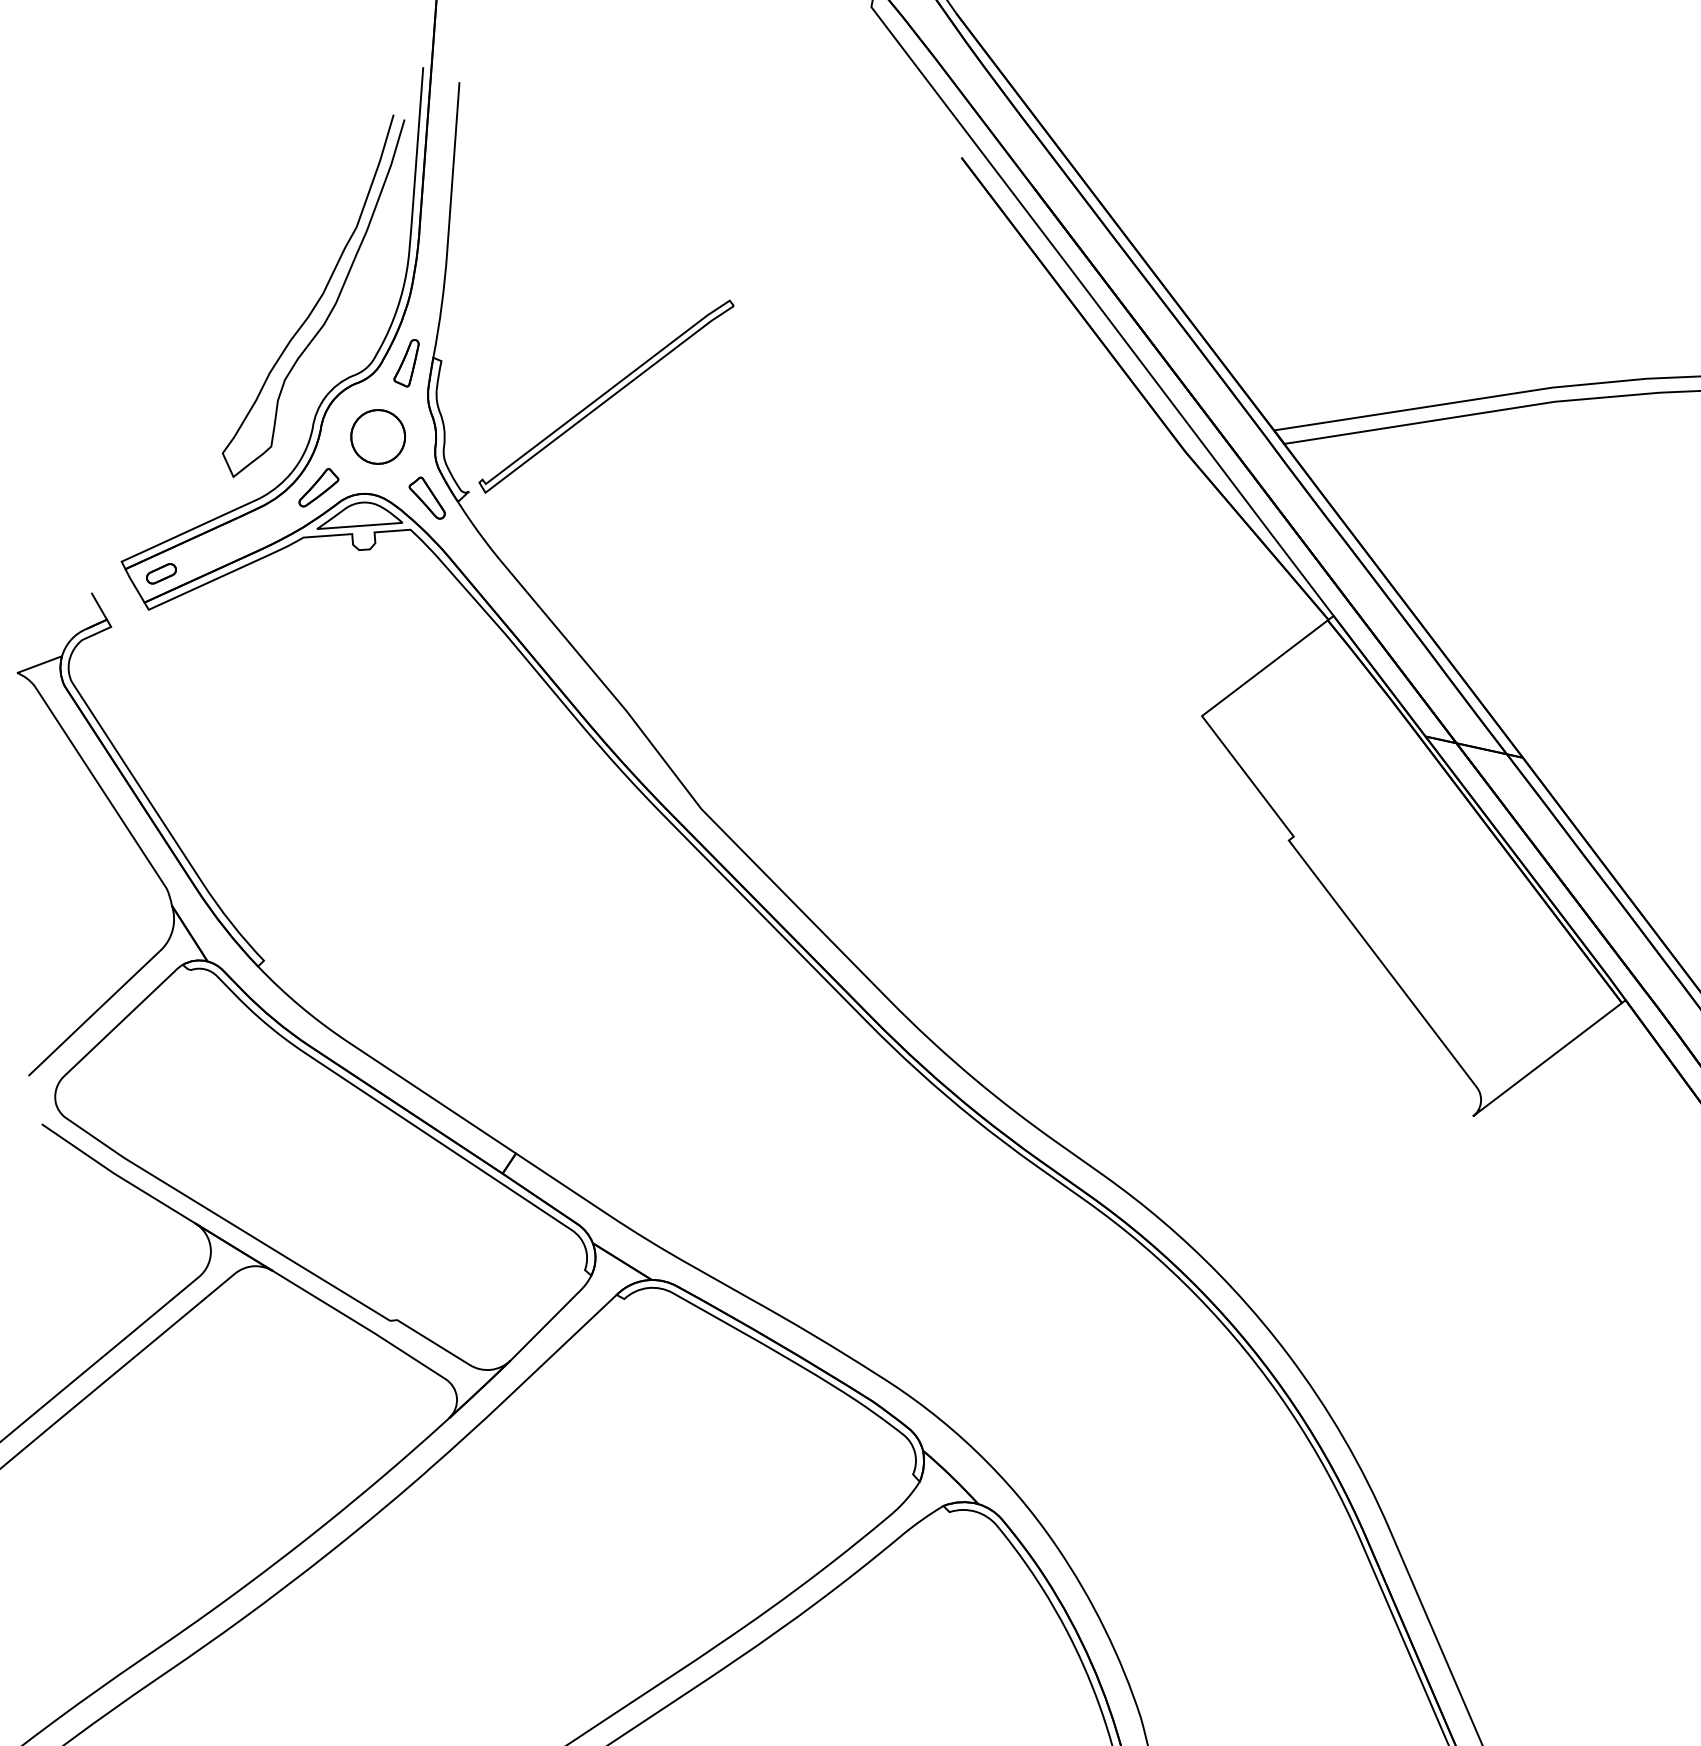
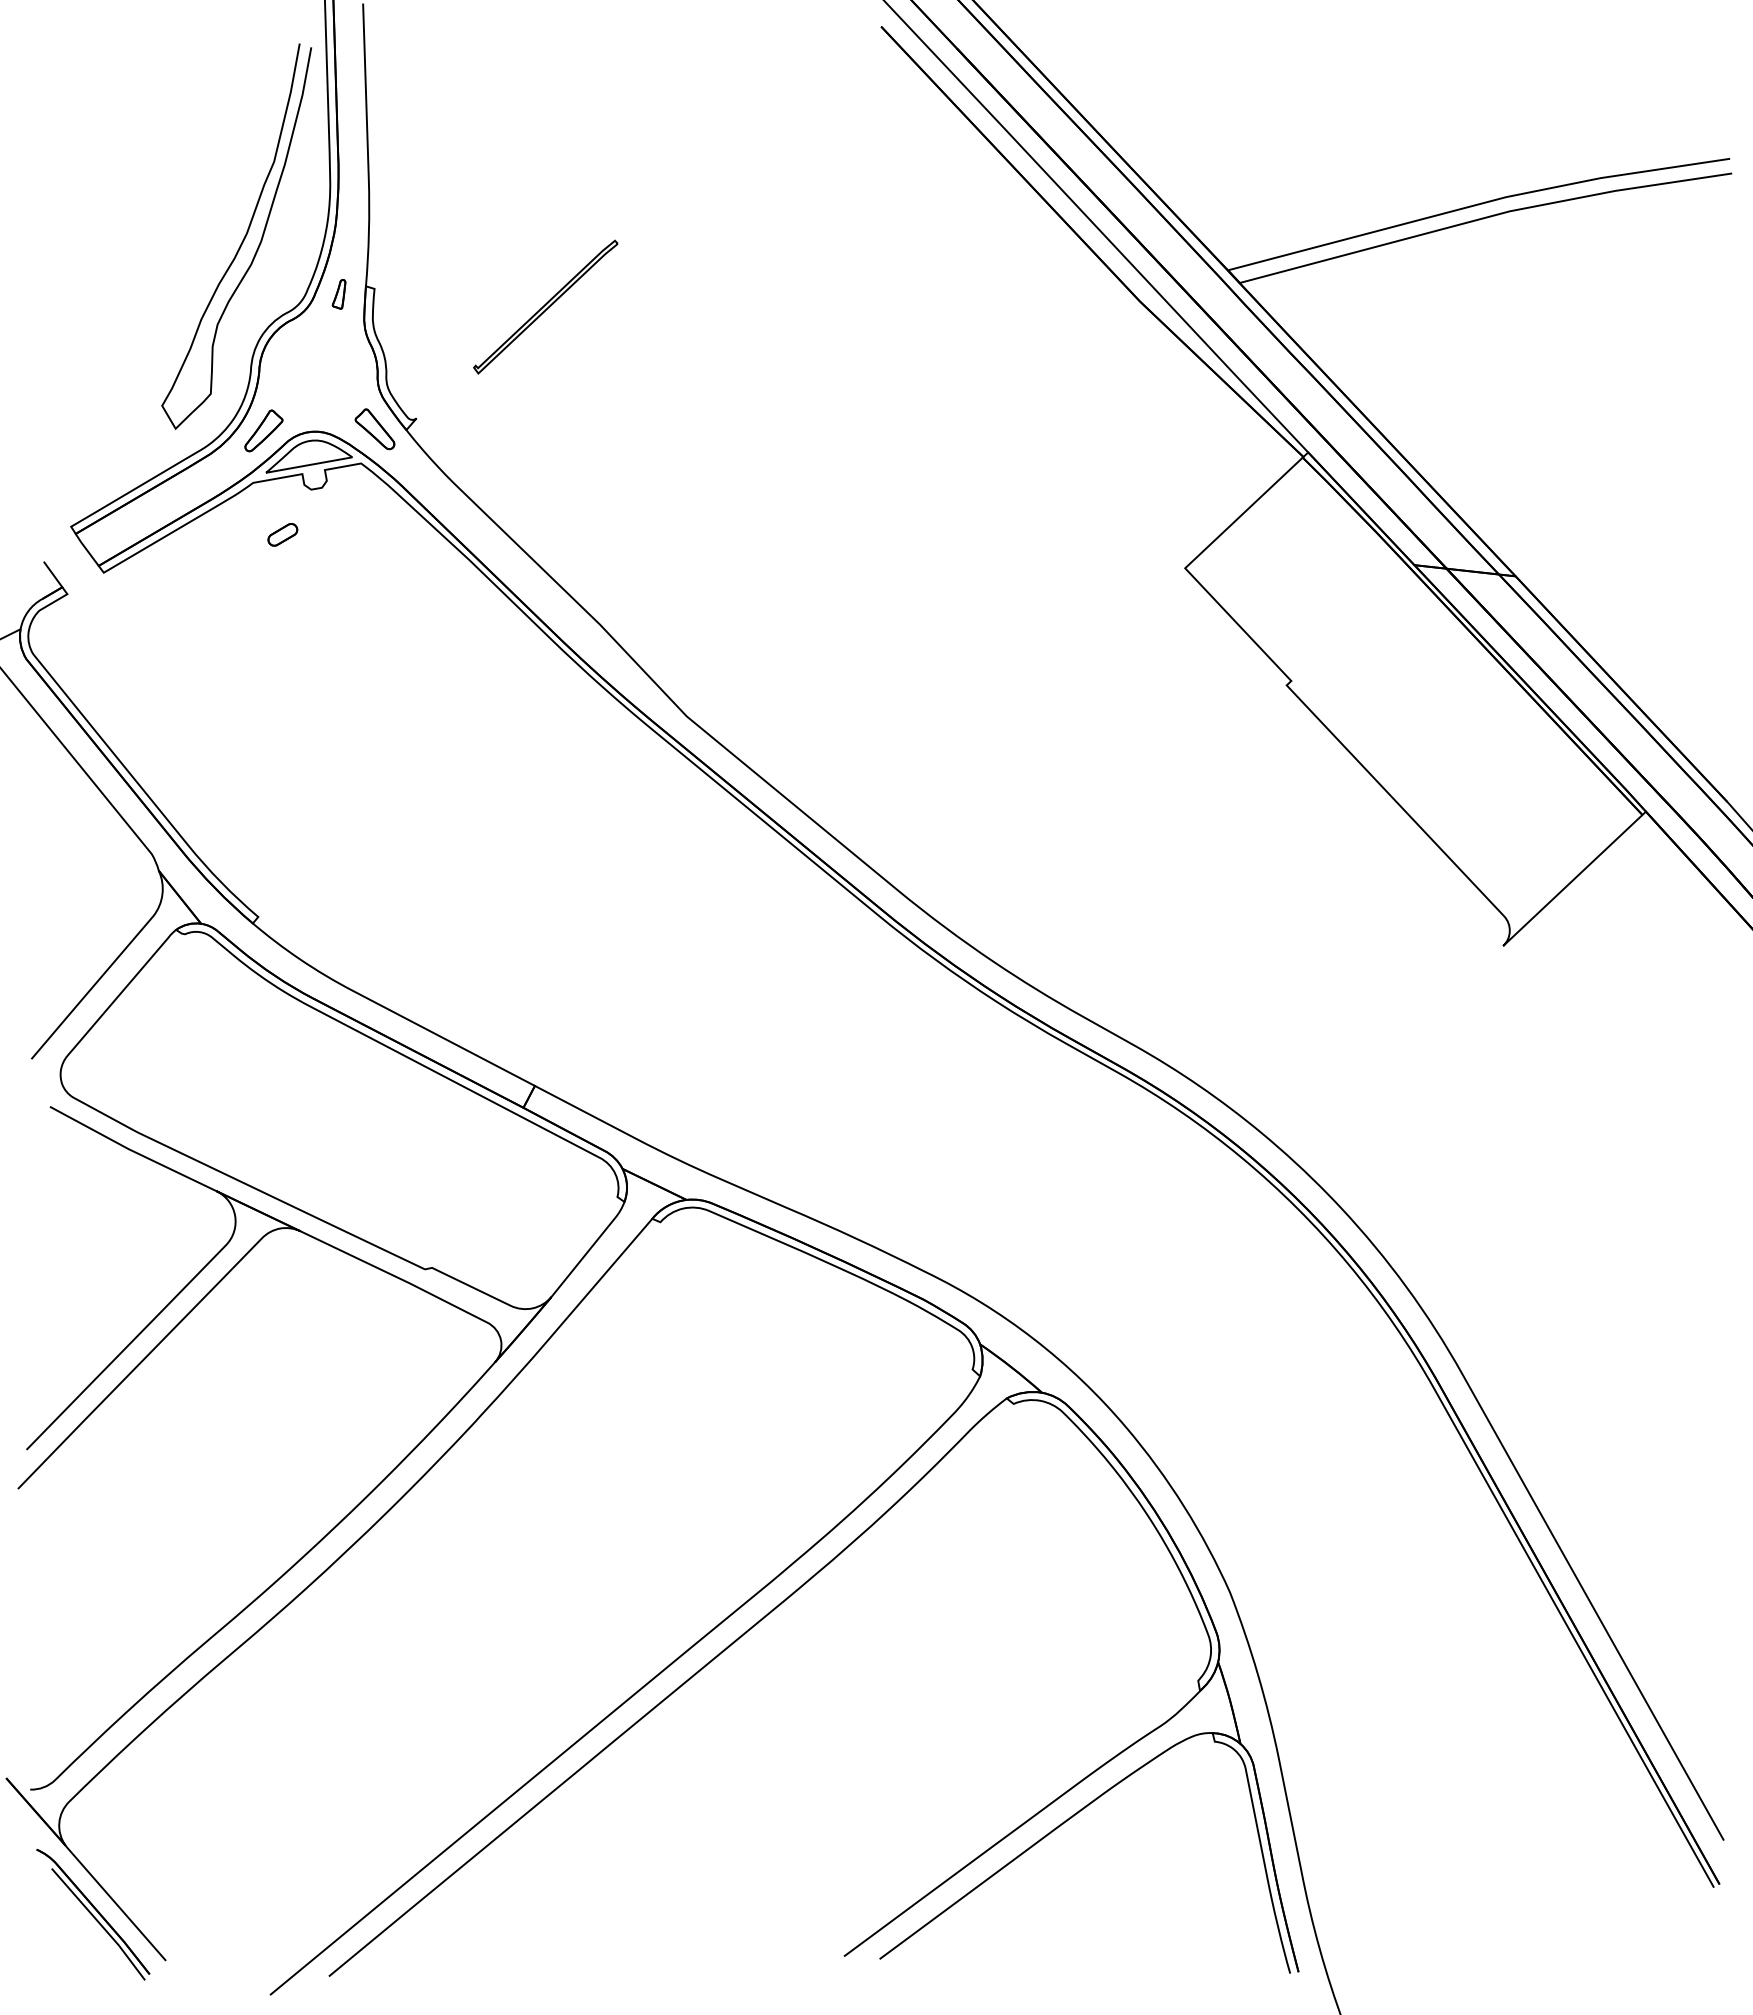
part: (405, 362) -> (338, 294), size x0.6
part: (606, 395) -> (545, 306), size x0.6
part: (377, 436) -> (317, 372), removed
part: (161, 573) -> (282, 534), moved

